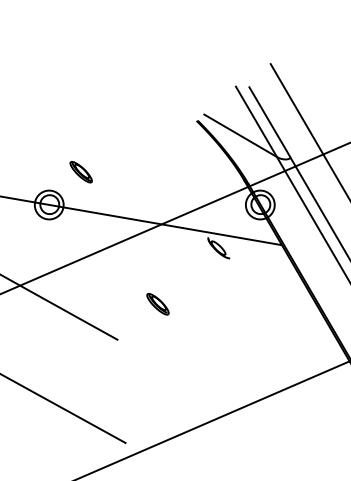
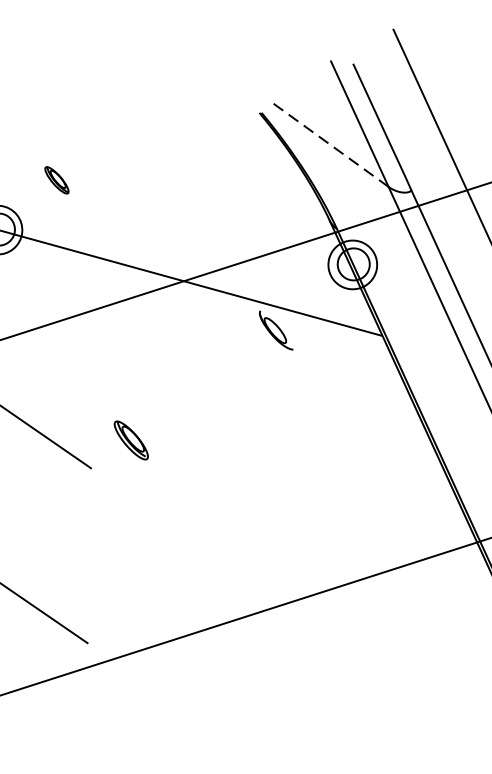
line: (240, 135) -> (330, 144), solid -> dashed
part: (80, 172) -> (55, 180), size x0.7
part: (157, 304) -> (130, 440), moved

